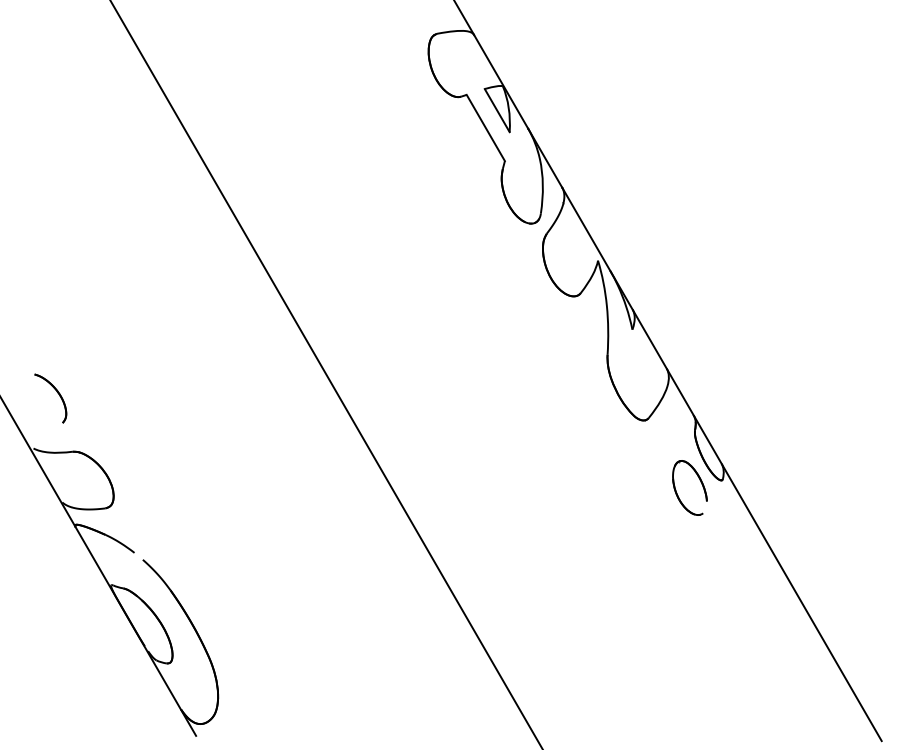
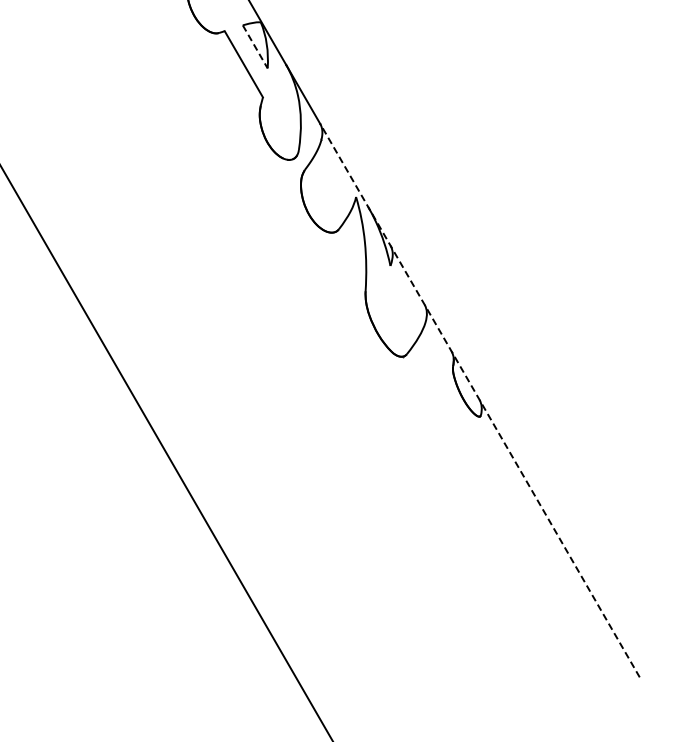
line: (497, 110) -> (255, 46), solid -> dashed
line: (721, 463) -> (479, 399), solid -> dashed
part: (700, 482) -> (458, 418), removed

